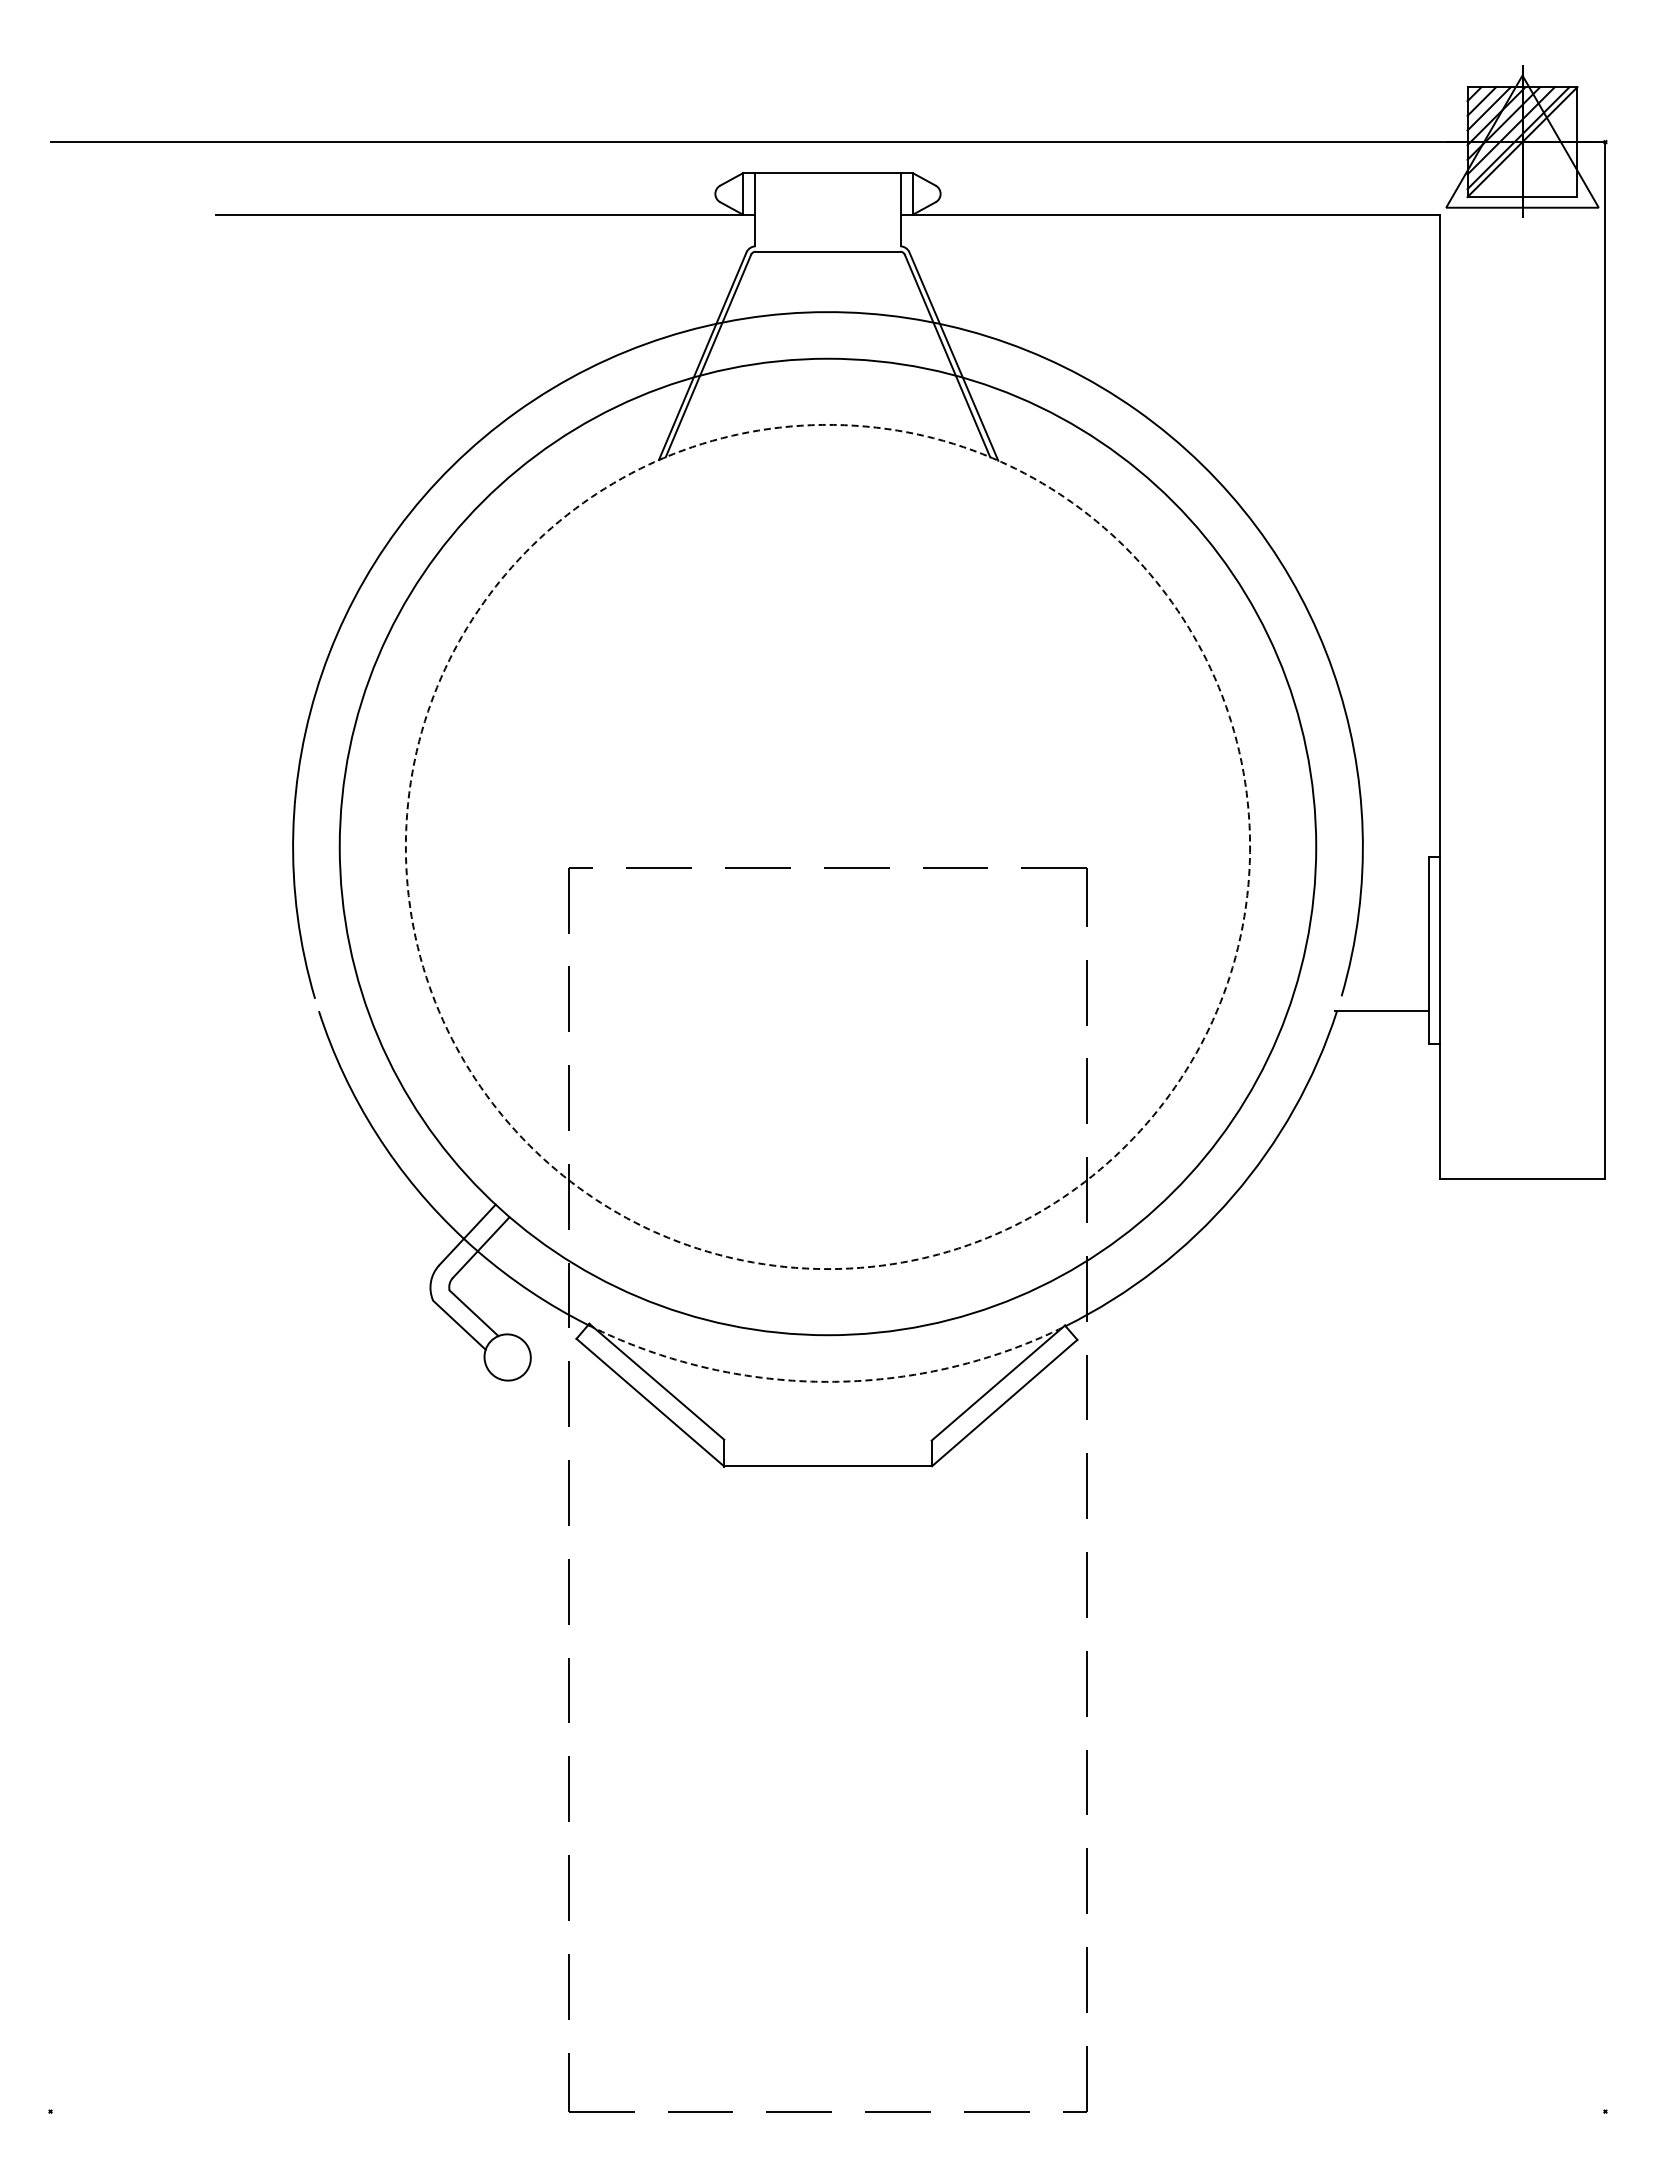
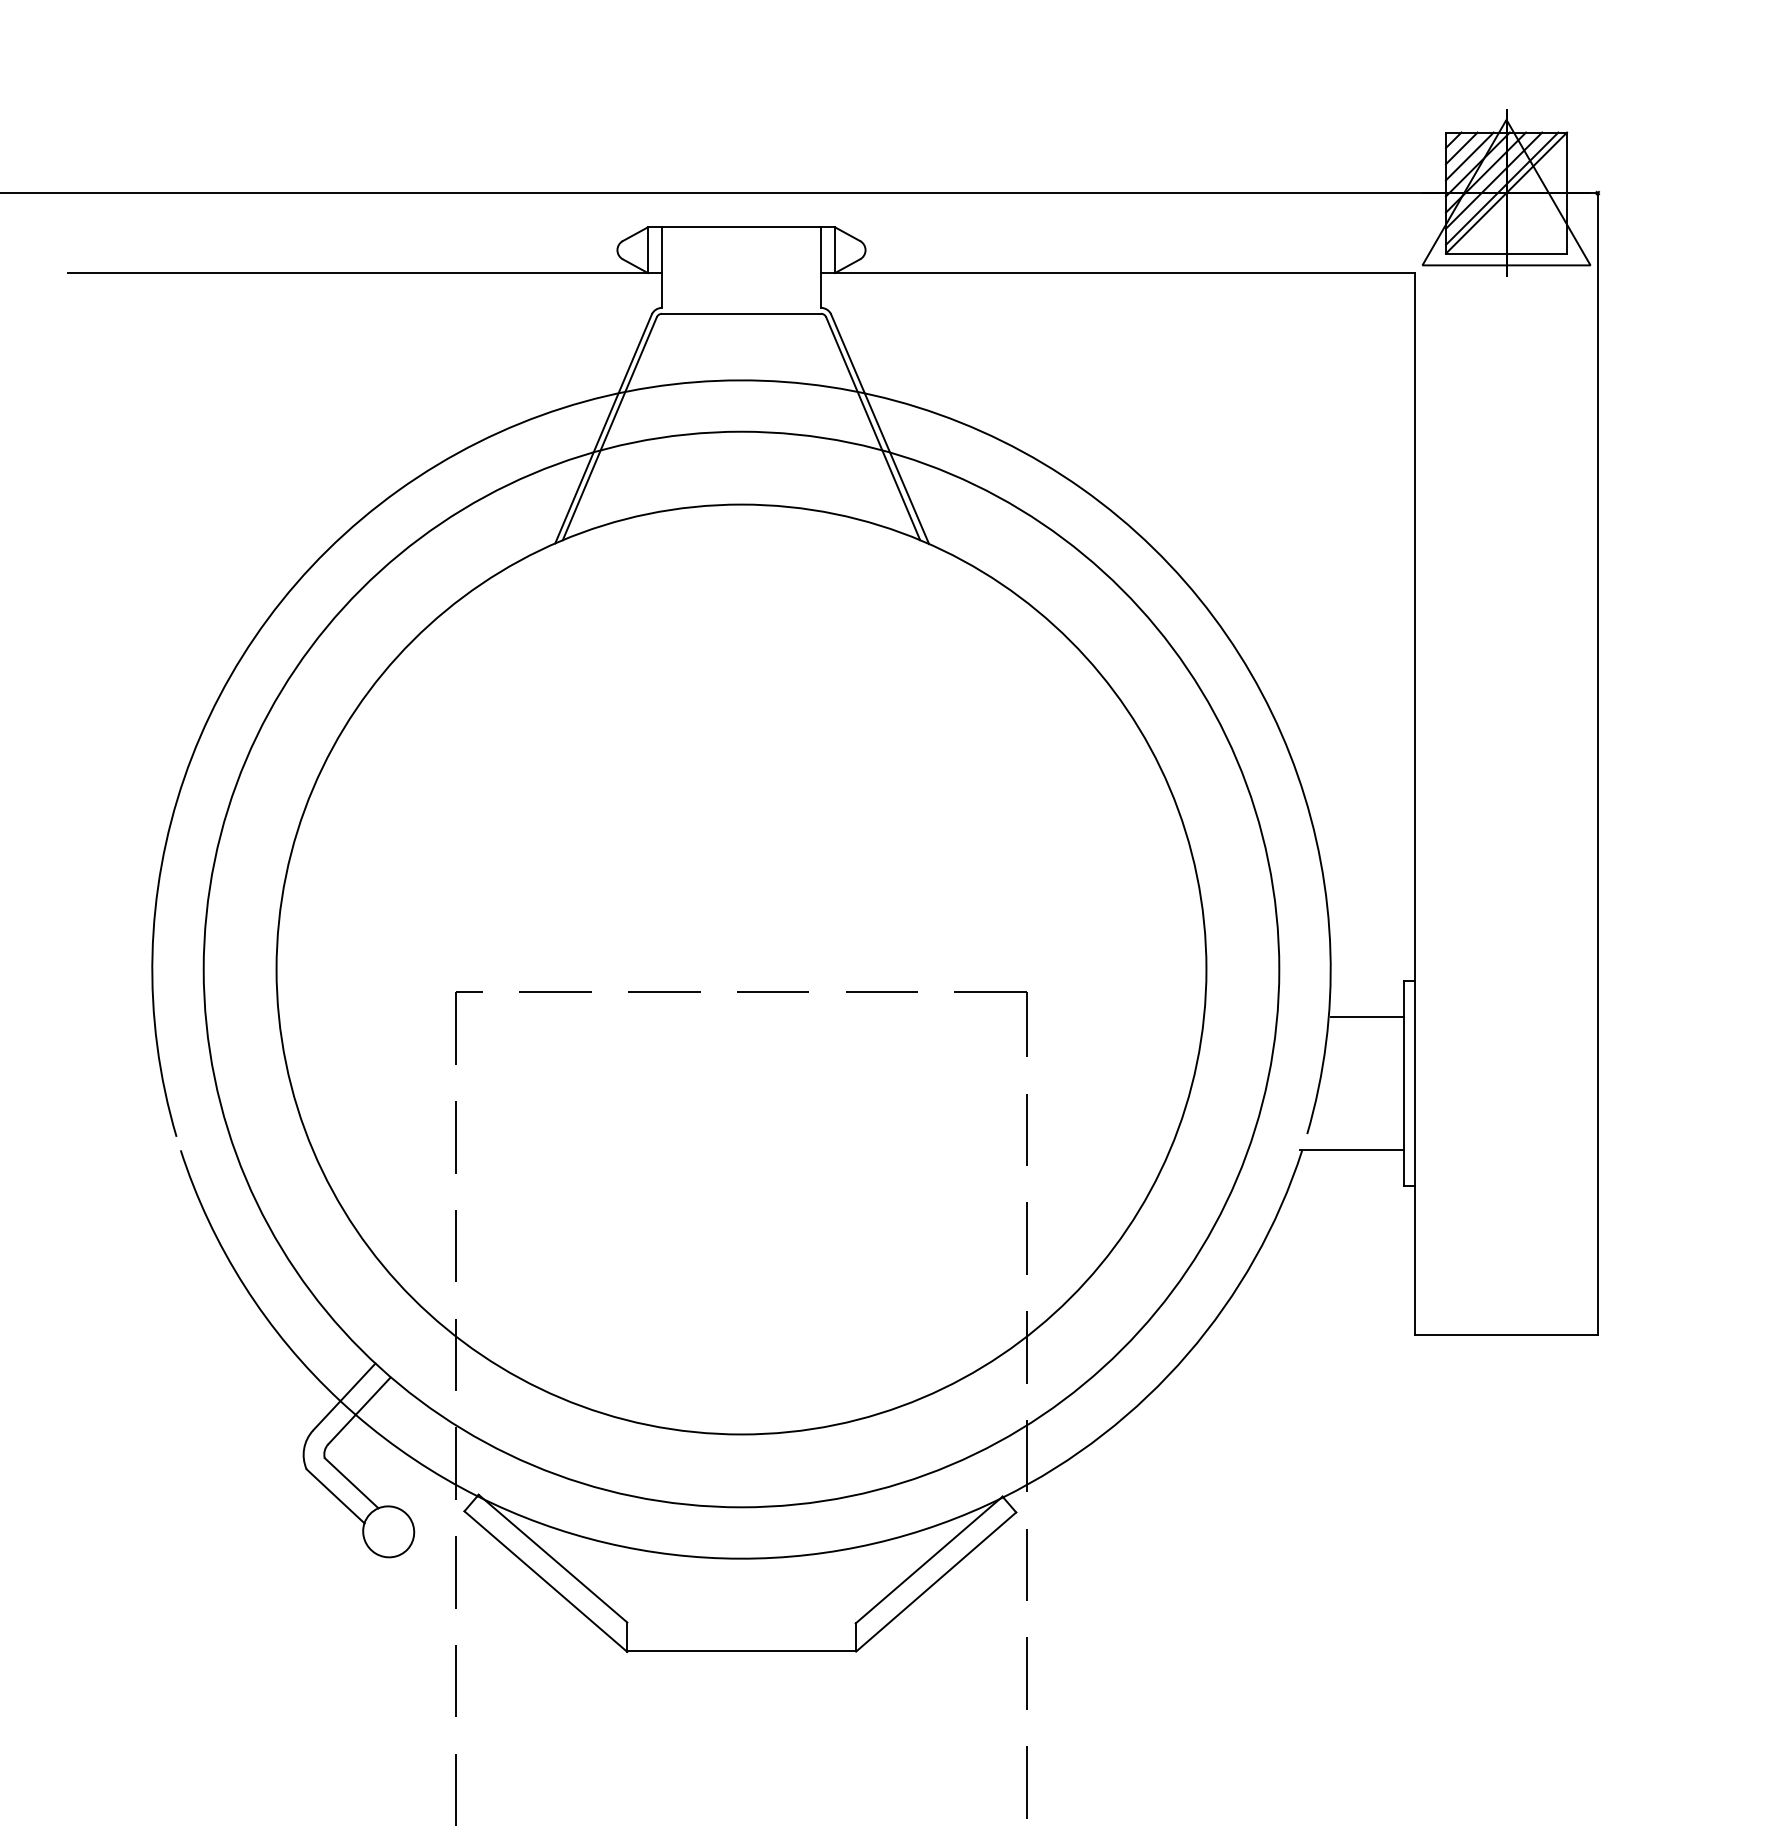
circle: (827, 846) -> (740, 968), dashed -> solid
line: (1396, 890) -> (1367, 1017), added
arc: (826, 1381) -> (739, 1558), dashed -> solid

